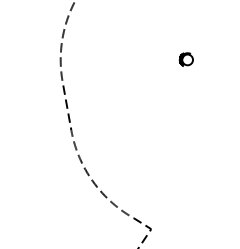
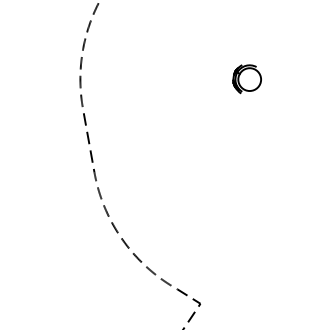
part: (185, 59) -> (246, 78), size x1.6

